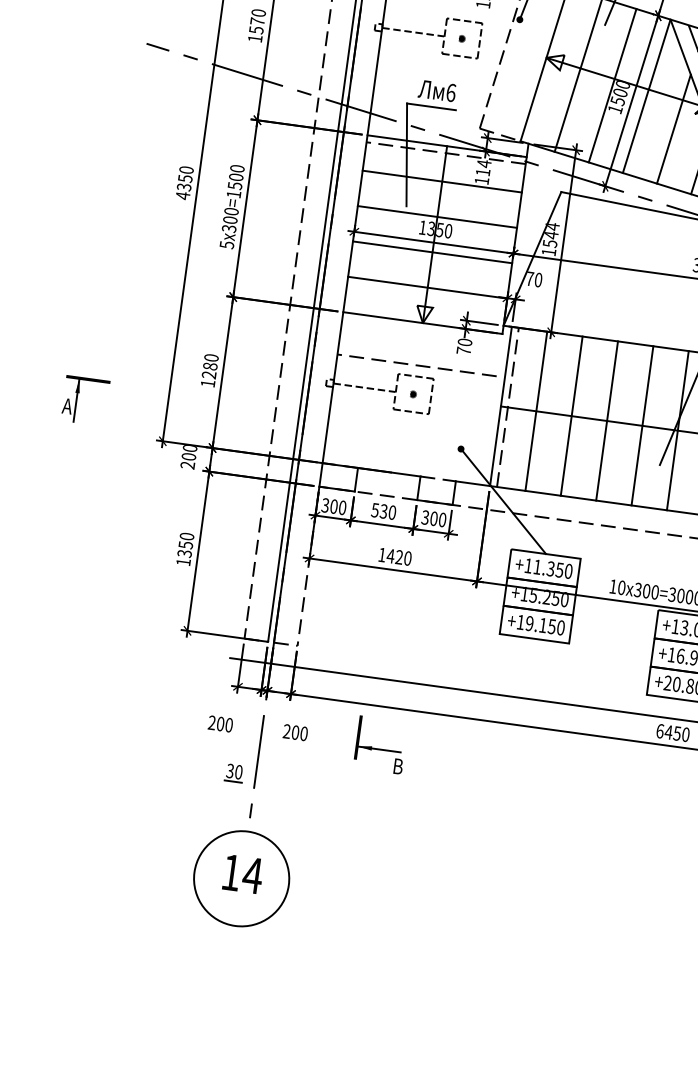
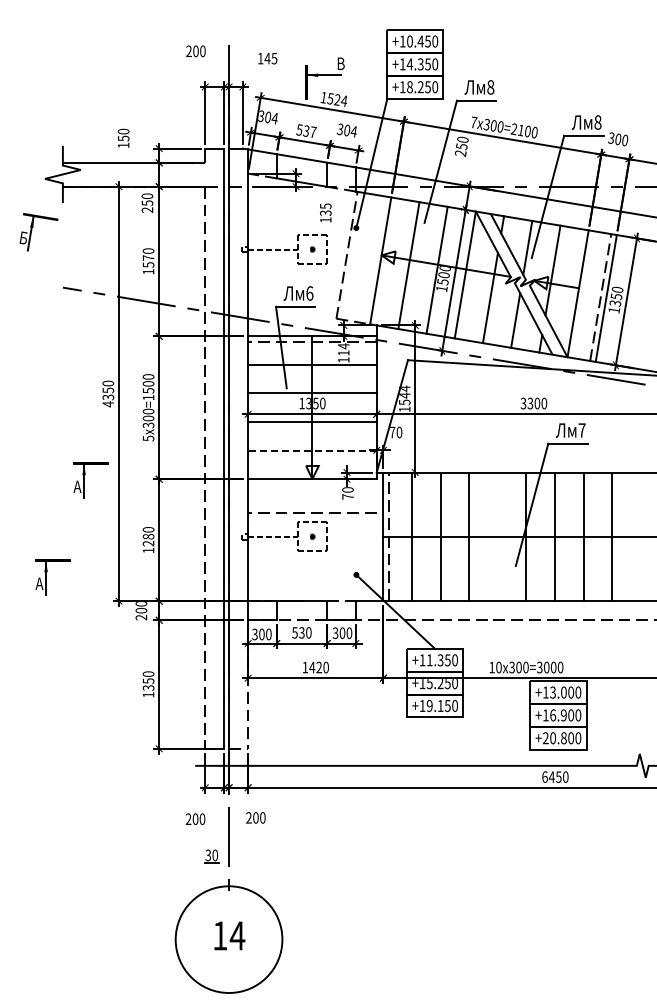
part: (148, 287) -> (90, 480), added
line: (426, 287) -> (311, 450), solid -> dashed
line: (642, 425) -> (497, 536), removed
part: (380, 745) -> (324, 818), removed
circle: (240, 878) -> (228, 939), size x1.4

